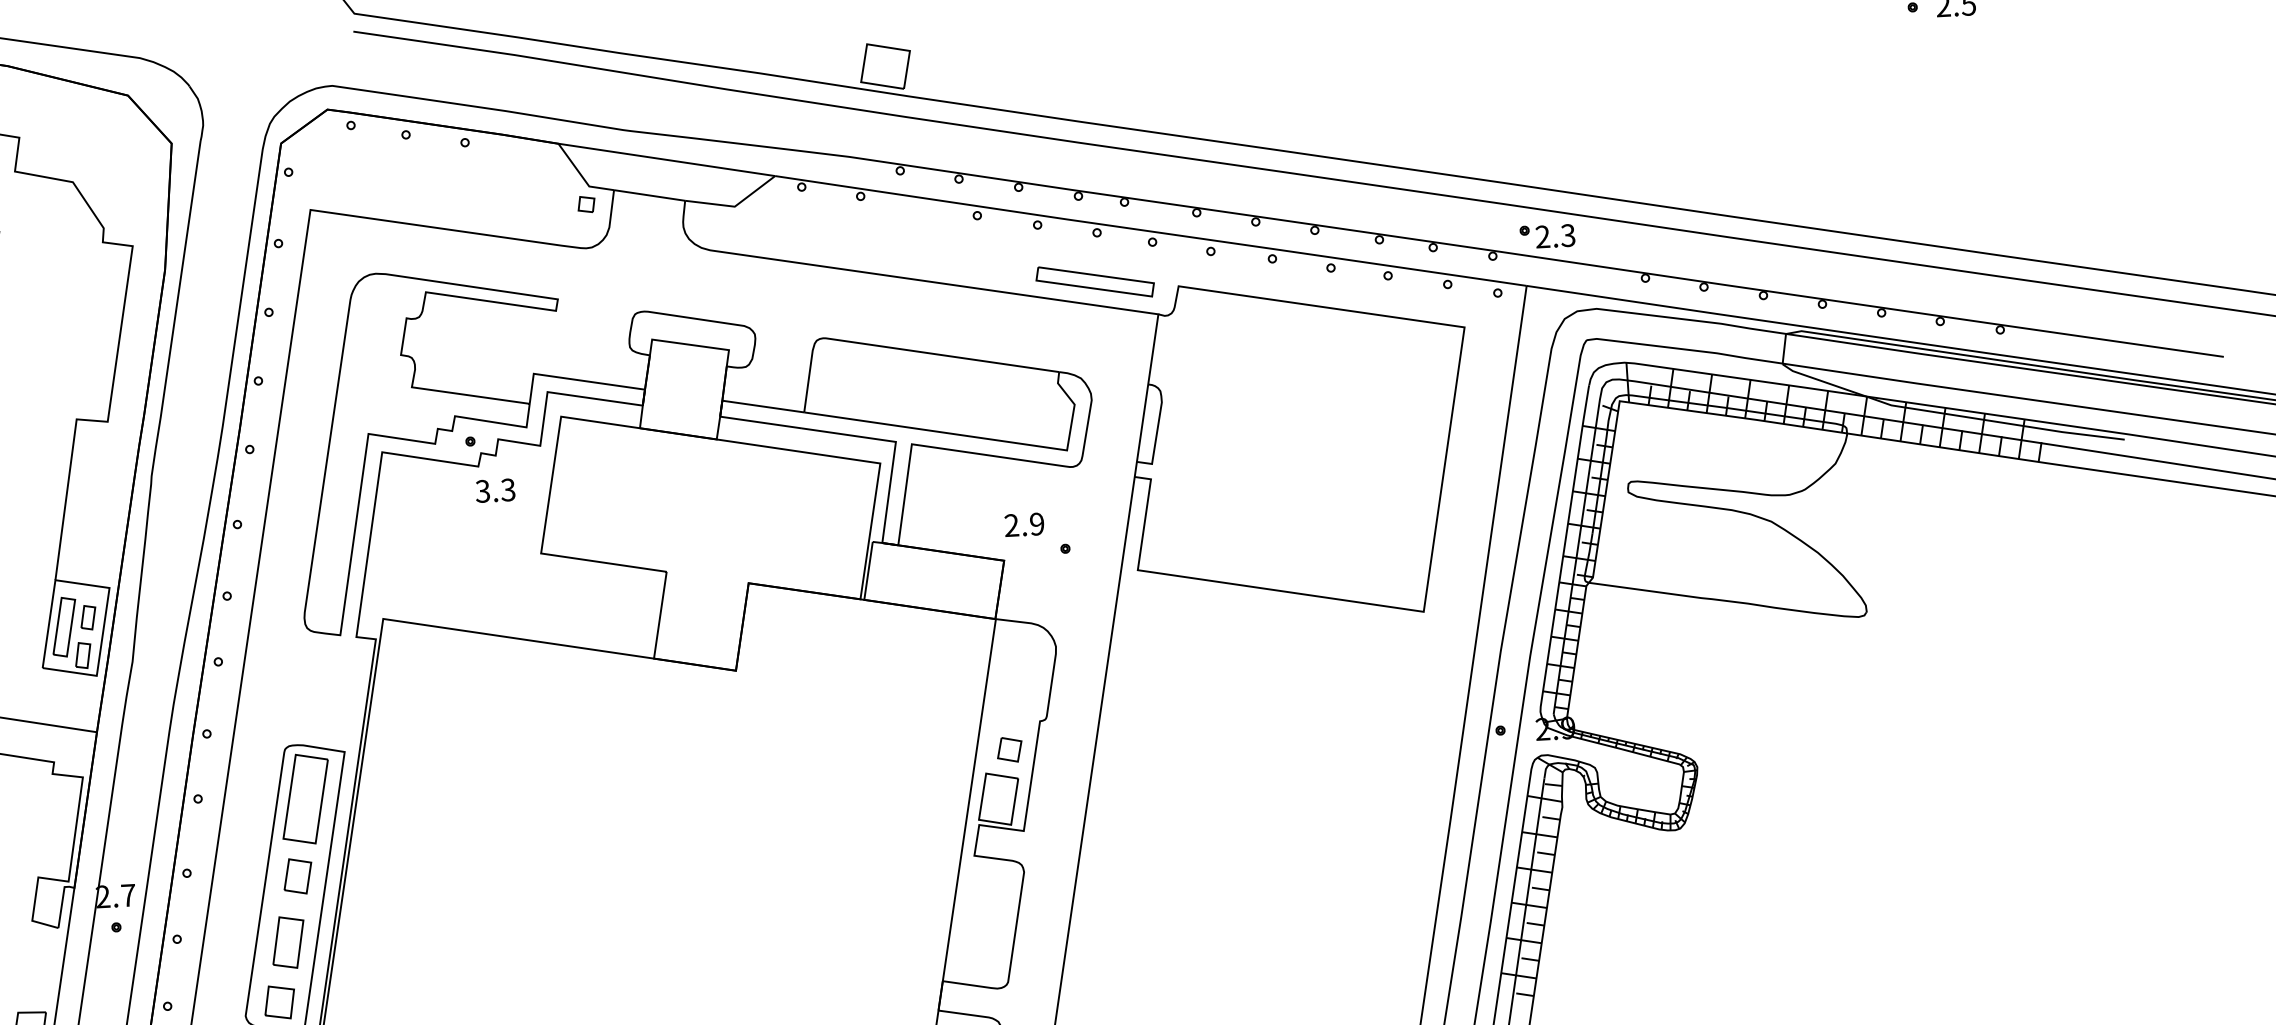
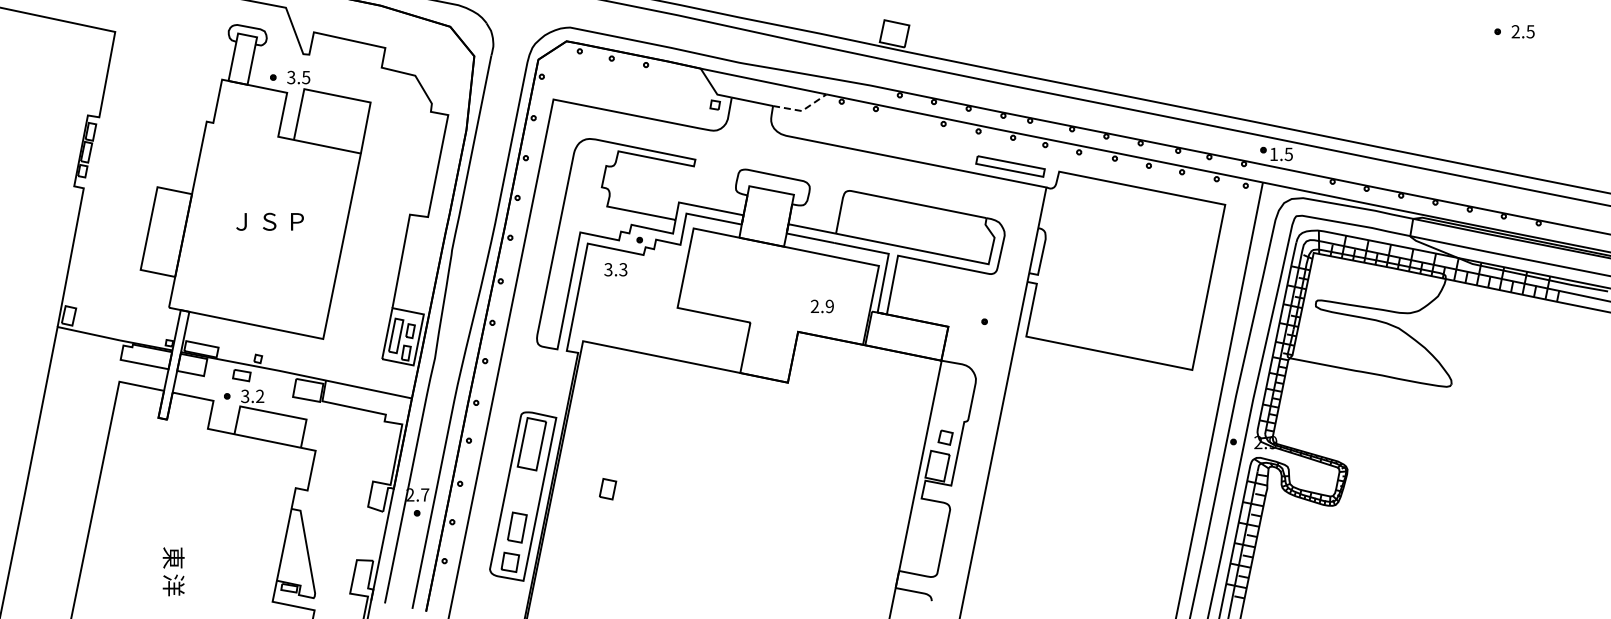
line: (734, 207) -> (801, 111), solid -> dashed
text: (1553, 234) -> (1280, 153), 2.3 -> 1.5
text: (494, 490) -> (615, 269), moved
text: (1022, 525) -> (821, 306), moved
part: (298, 876) -> (608, 489), moved

